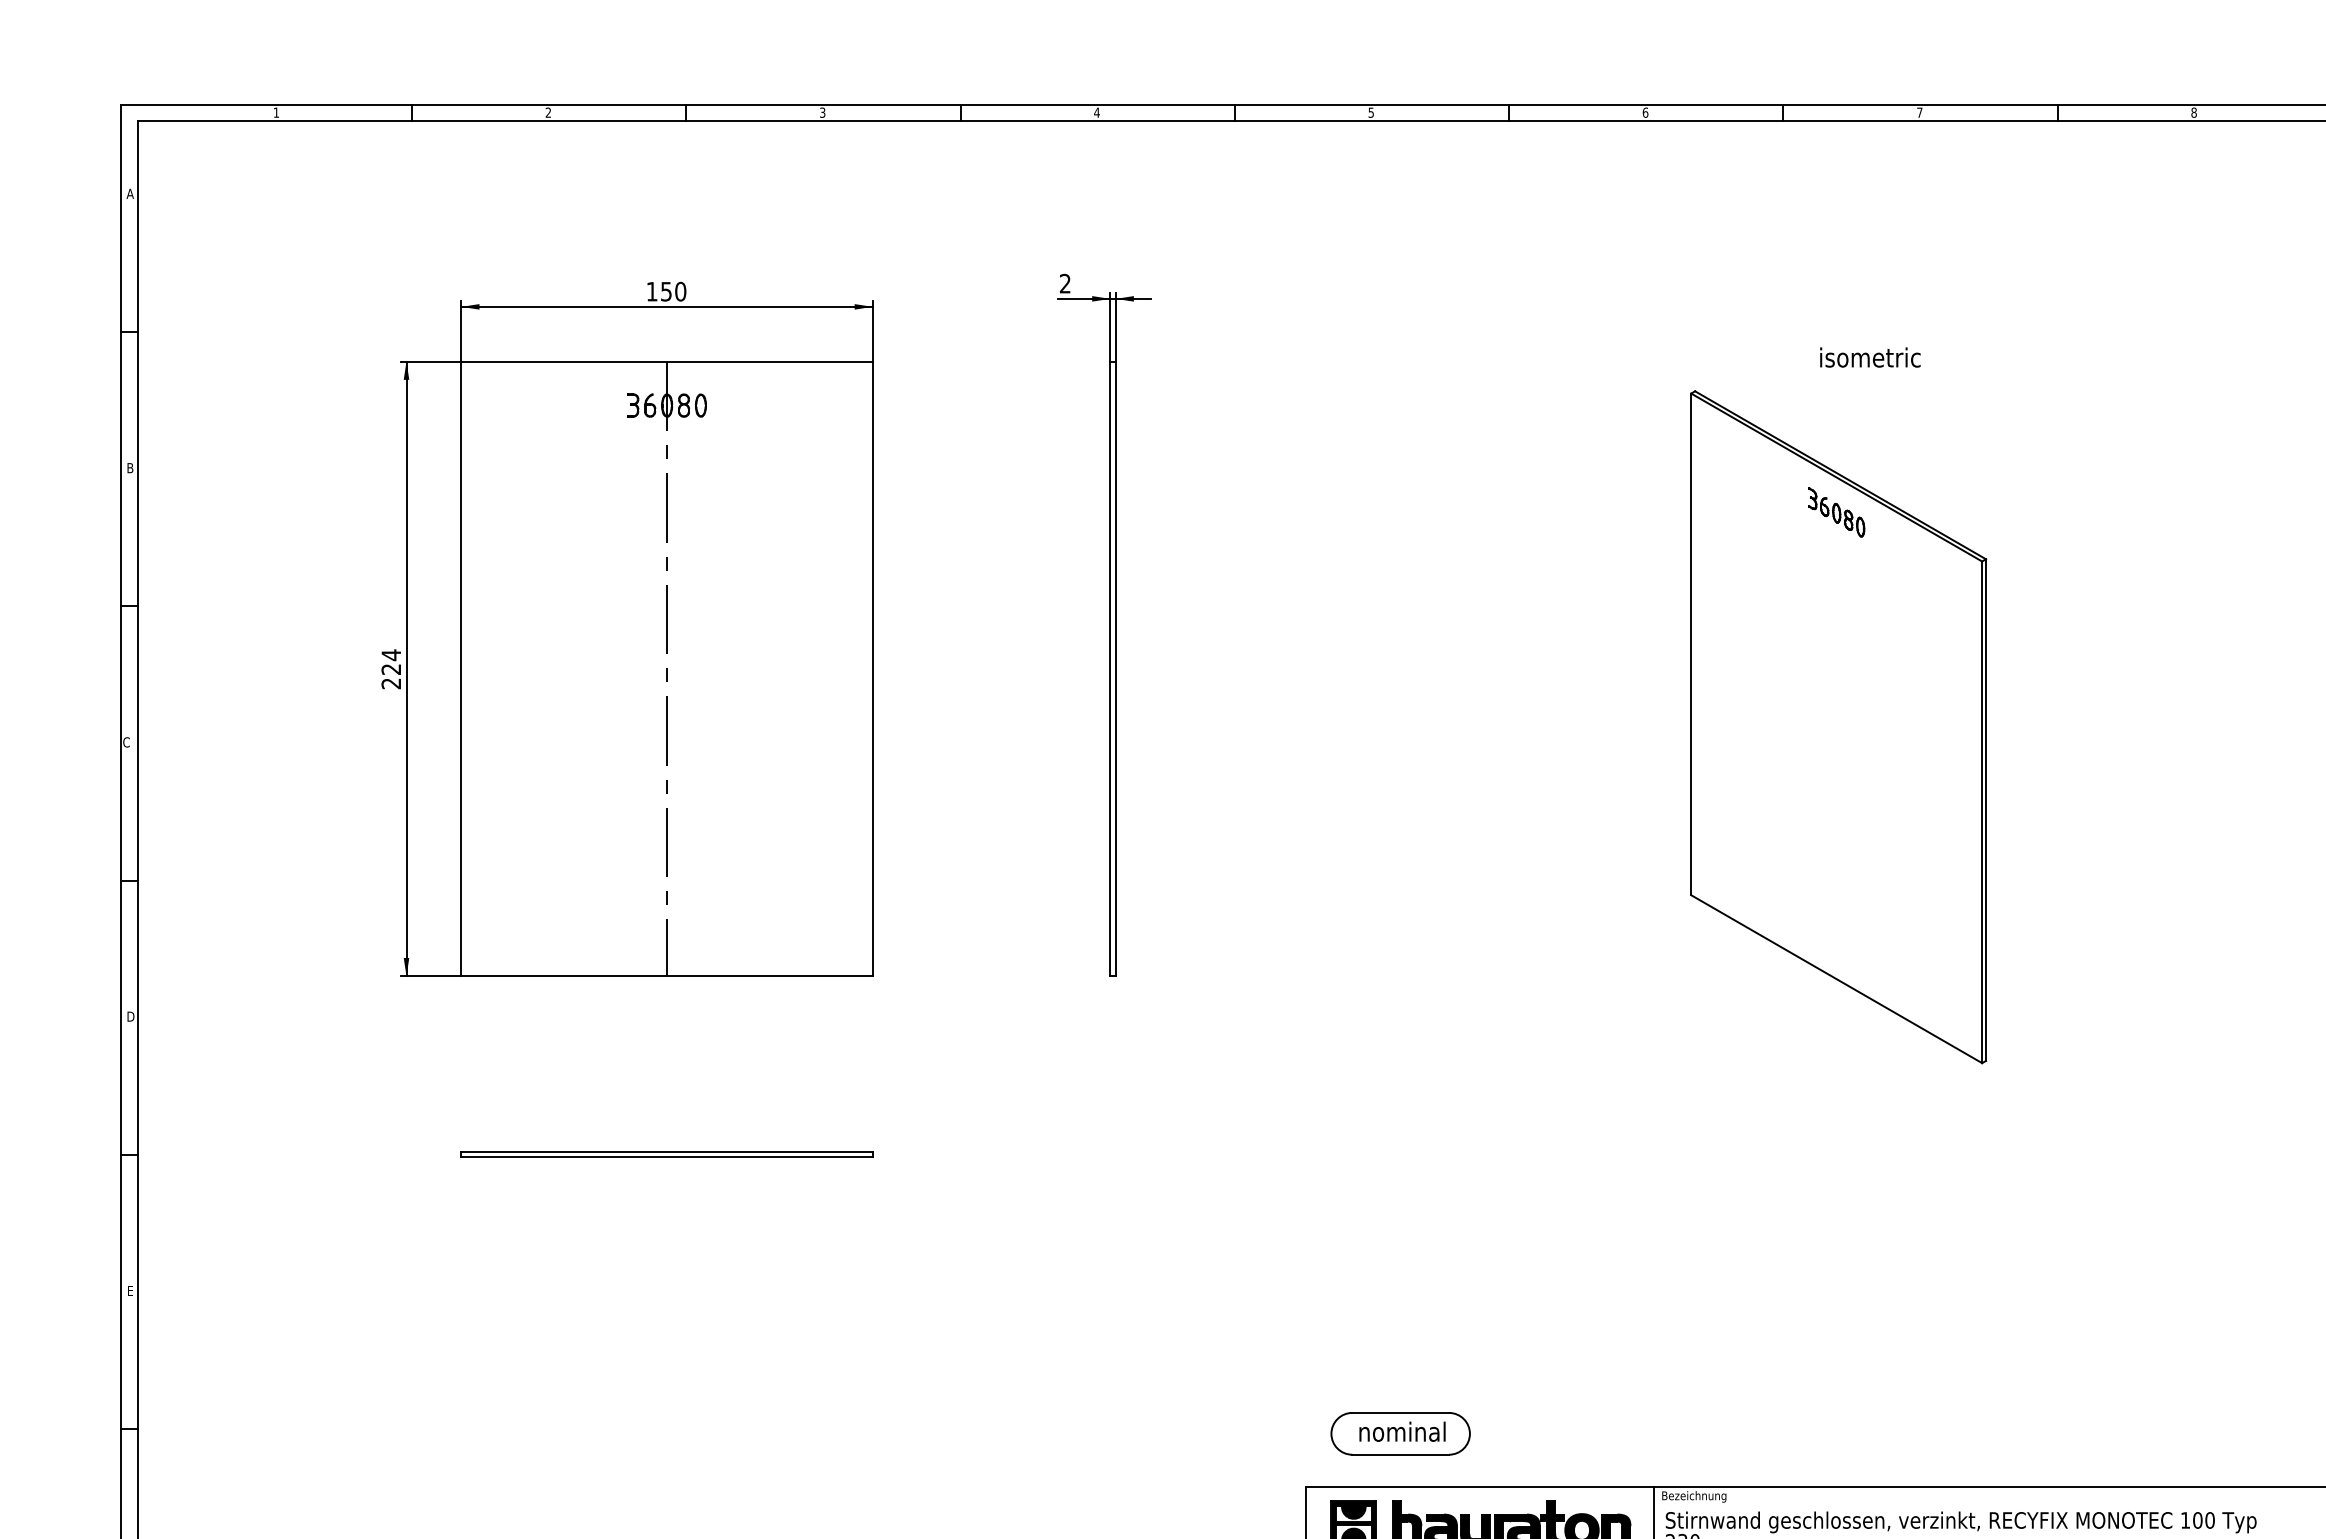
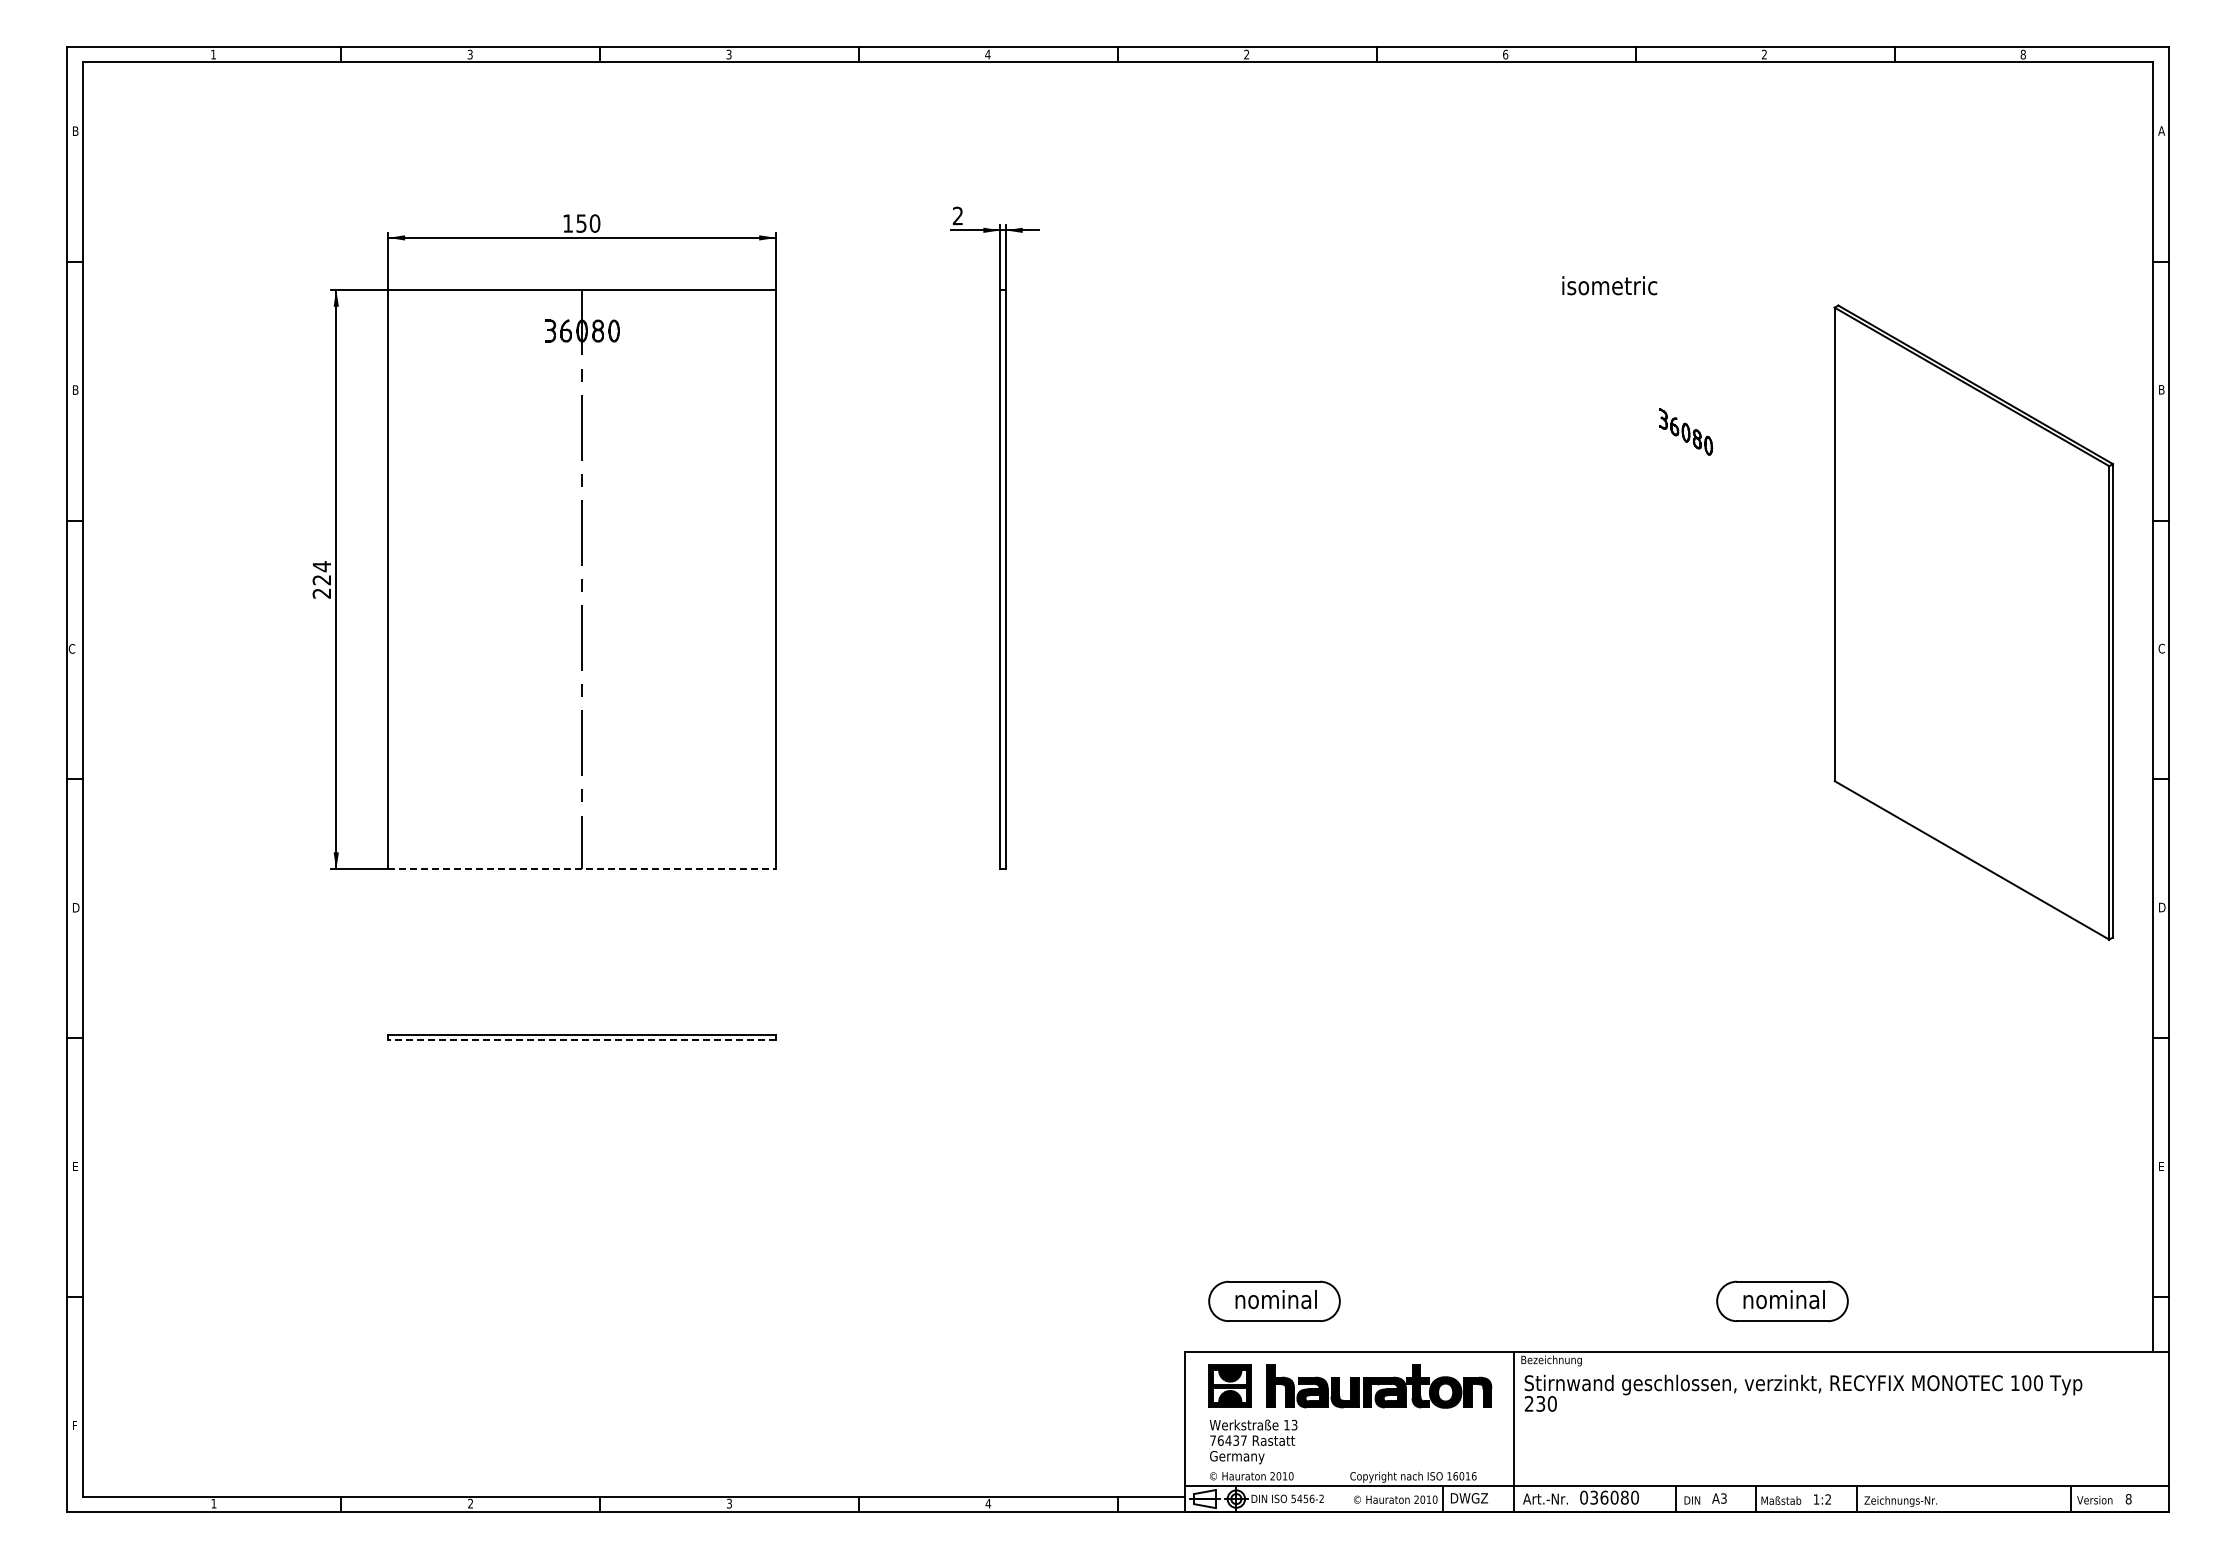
text: (547, 112) -> (469, 54), 2 -> 3
text: (1370, 112) -> (1246, 54), 5 -> 2
text: (1918, 112) -> (1763, 54), 7 -> 2
text: (130, 193) -> (75, 130), A -> B
text: (1870, 357) -> (1609, 285), moved
part: (1838, 727) -> (1973, 622), moved
line: (667, 976) -> (582, 869), solid -> dashed
line: (666, 1157) -> (581, 1040), solid -> dashed
part: (1938, 1432) -> (1782, 1300), added

